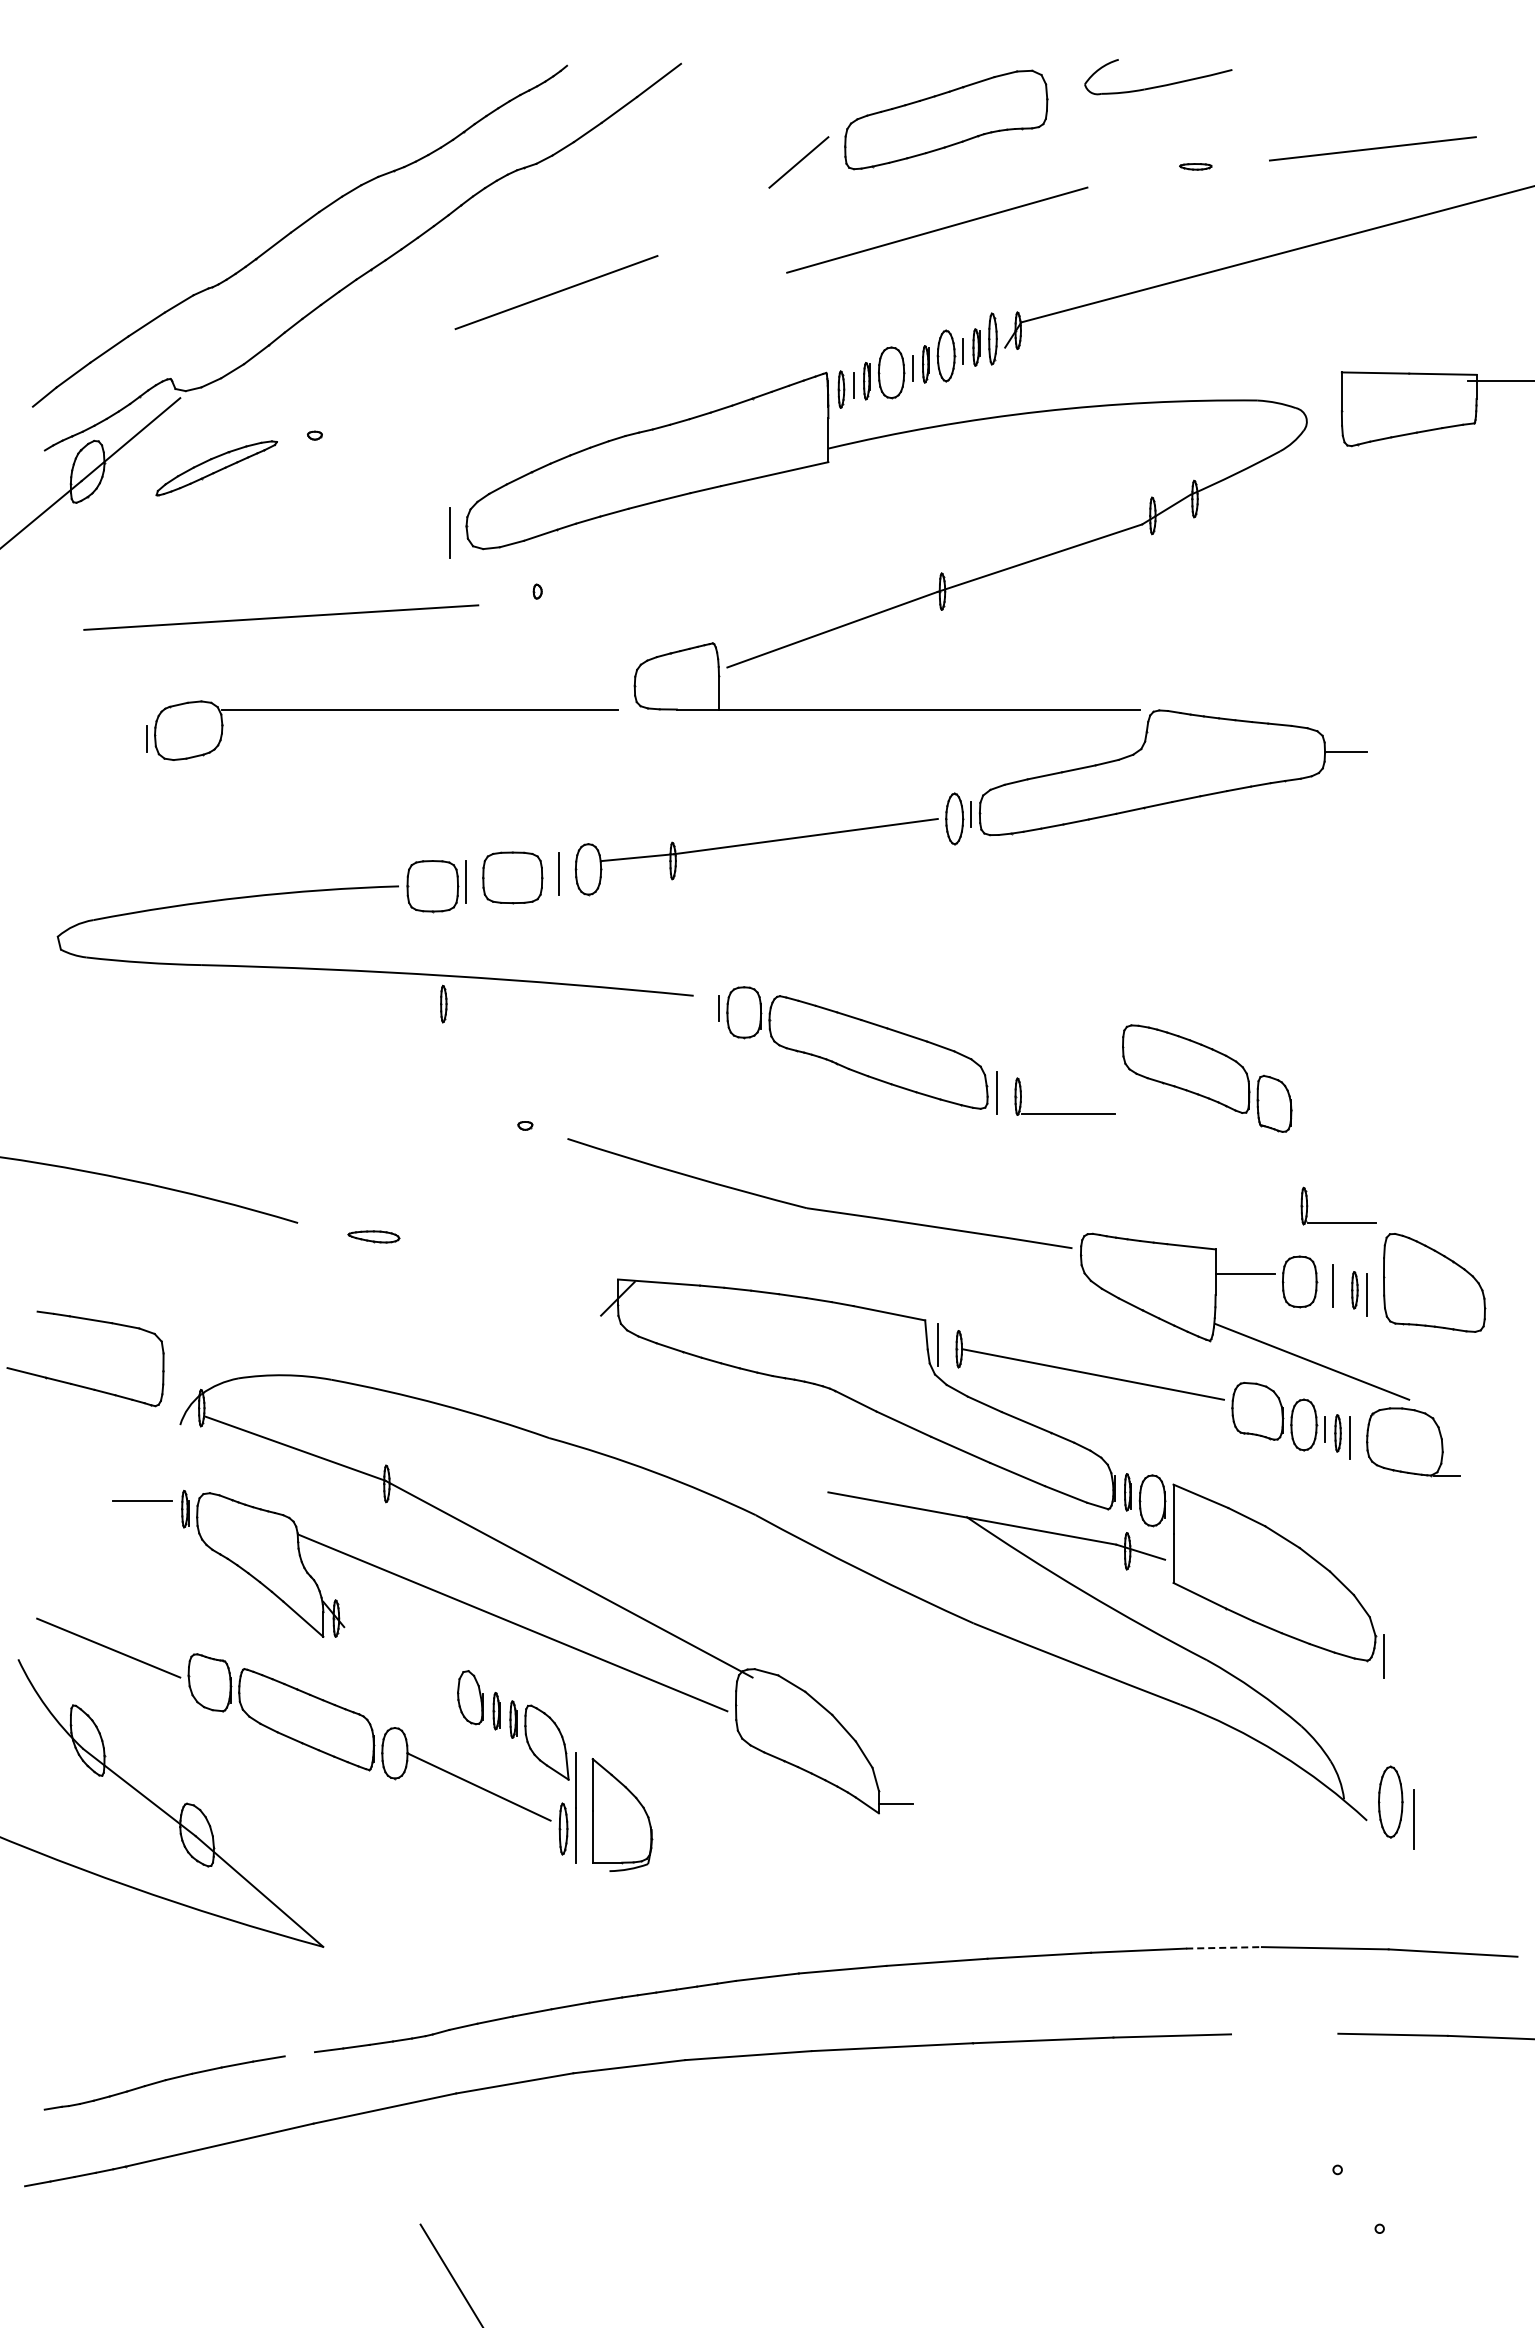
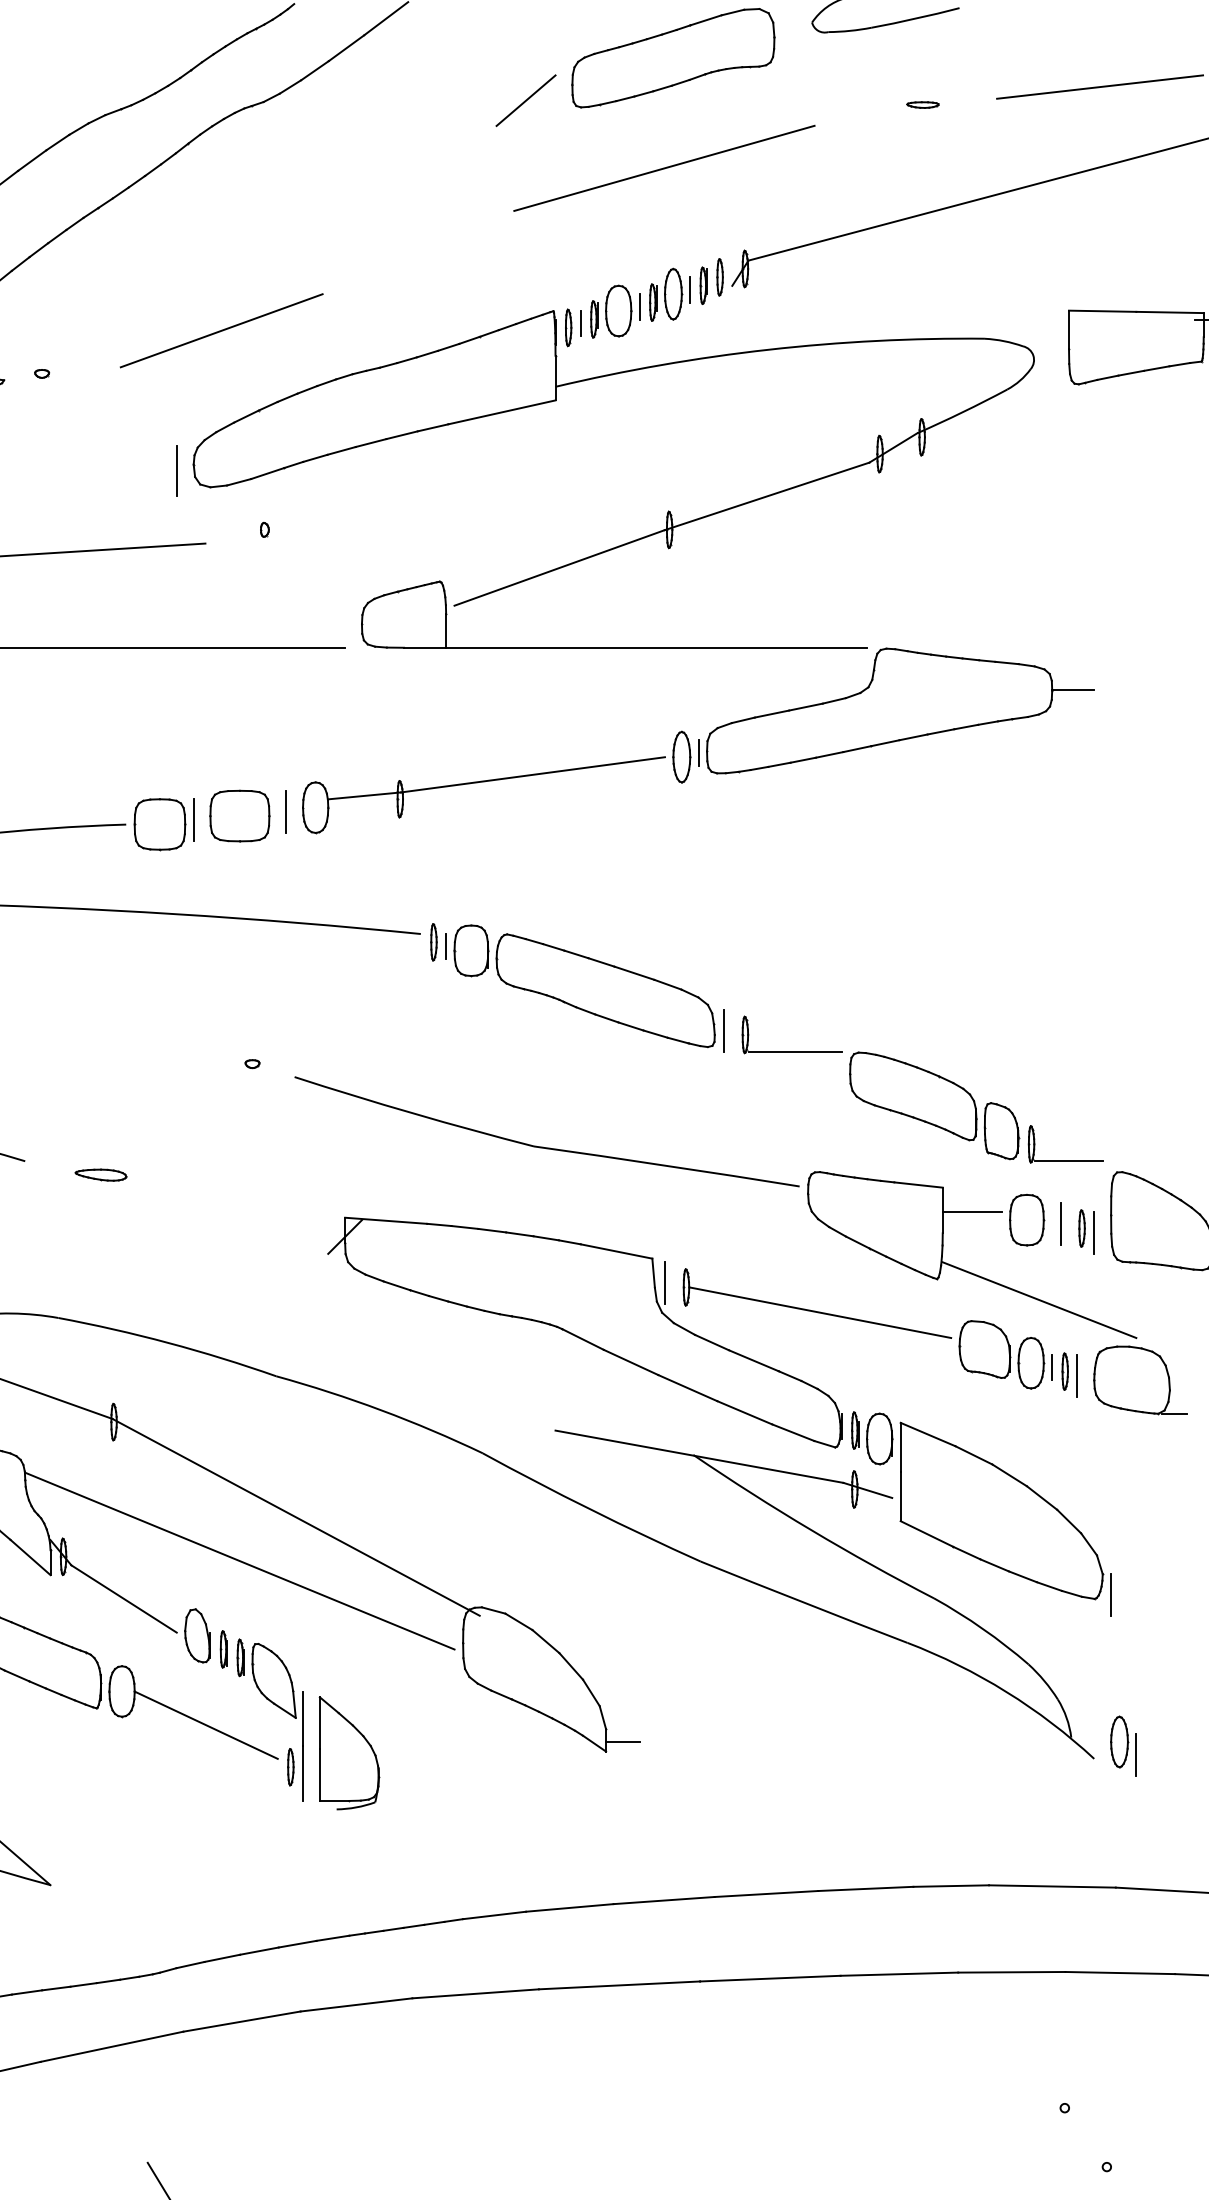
line: (556, 292) -> (221, 330), moved
part: (992, 339) -> (719, 277), size x0.71
part: (443, 1003) -> (433, 941), moved
part: (1207, 1078) -> (934, 1105), moved
line: (396, 1660) -> (123, 1598), added
part: (1396, 1807) -> (1123, 1745), size x0.71
part: (563, 1828) -> (290, 1766), size x0.71
line: (1224, 1947) -> (951, 1885), dashed -> solid
line: (1284, 2033) -> (1011, 1971), added
line: (299, 2054) -> (26, 1992), added

